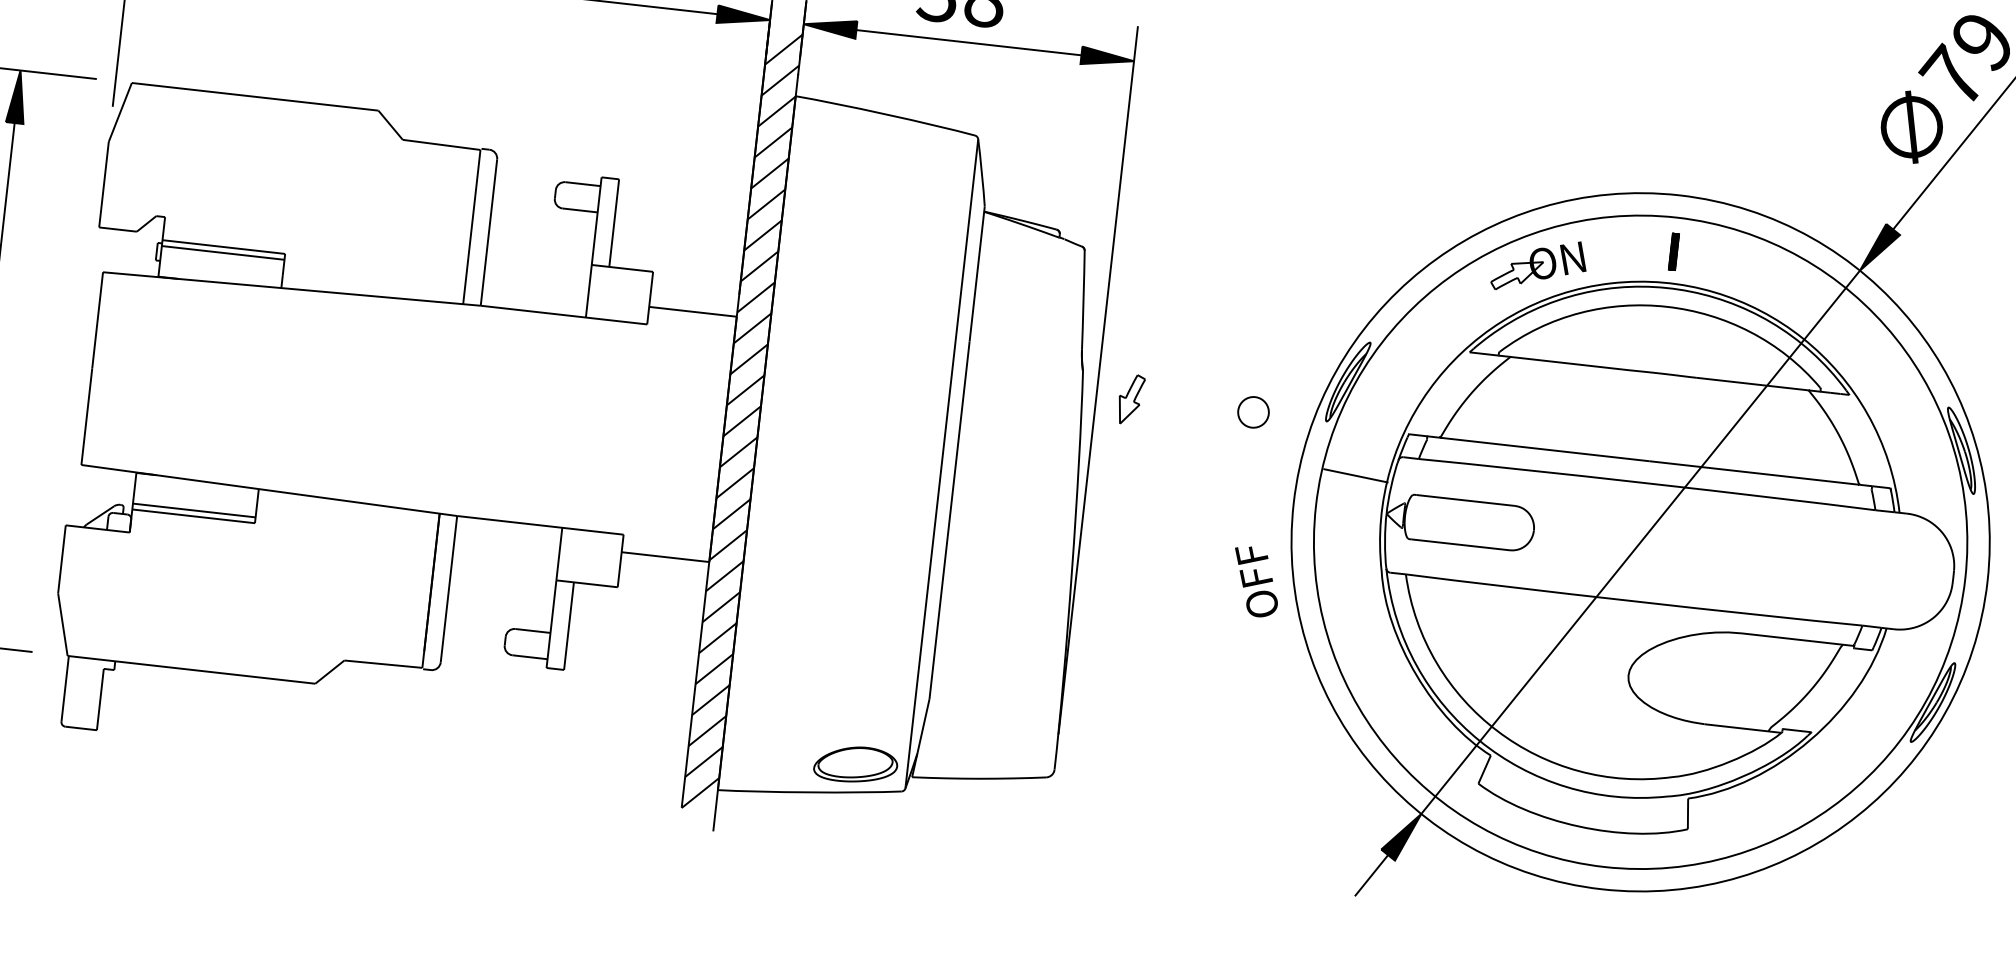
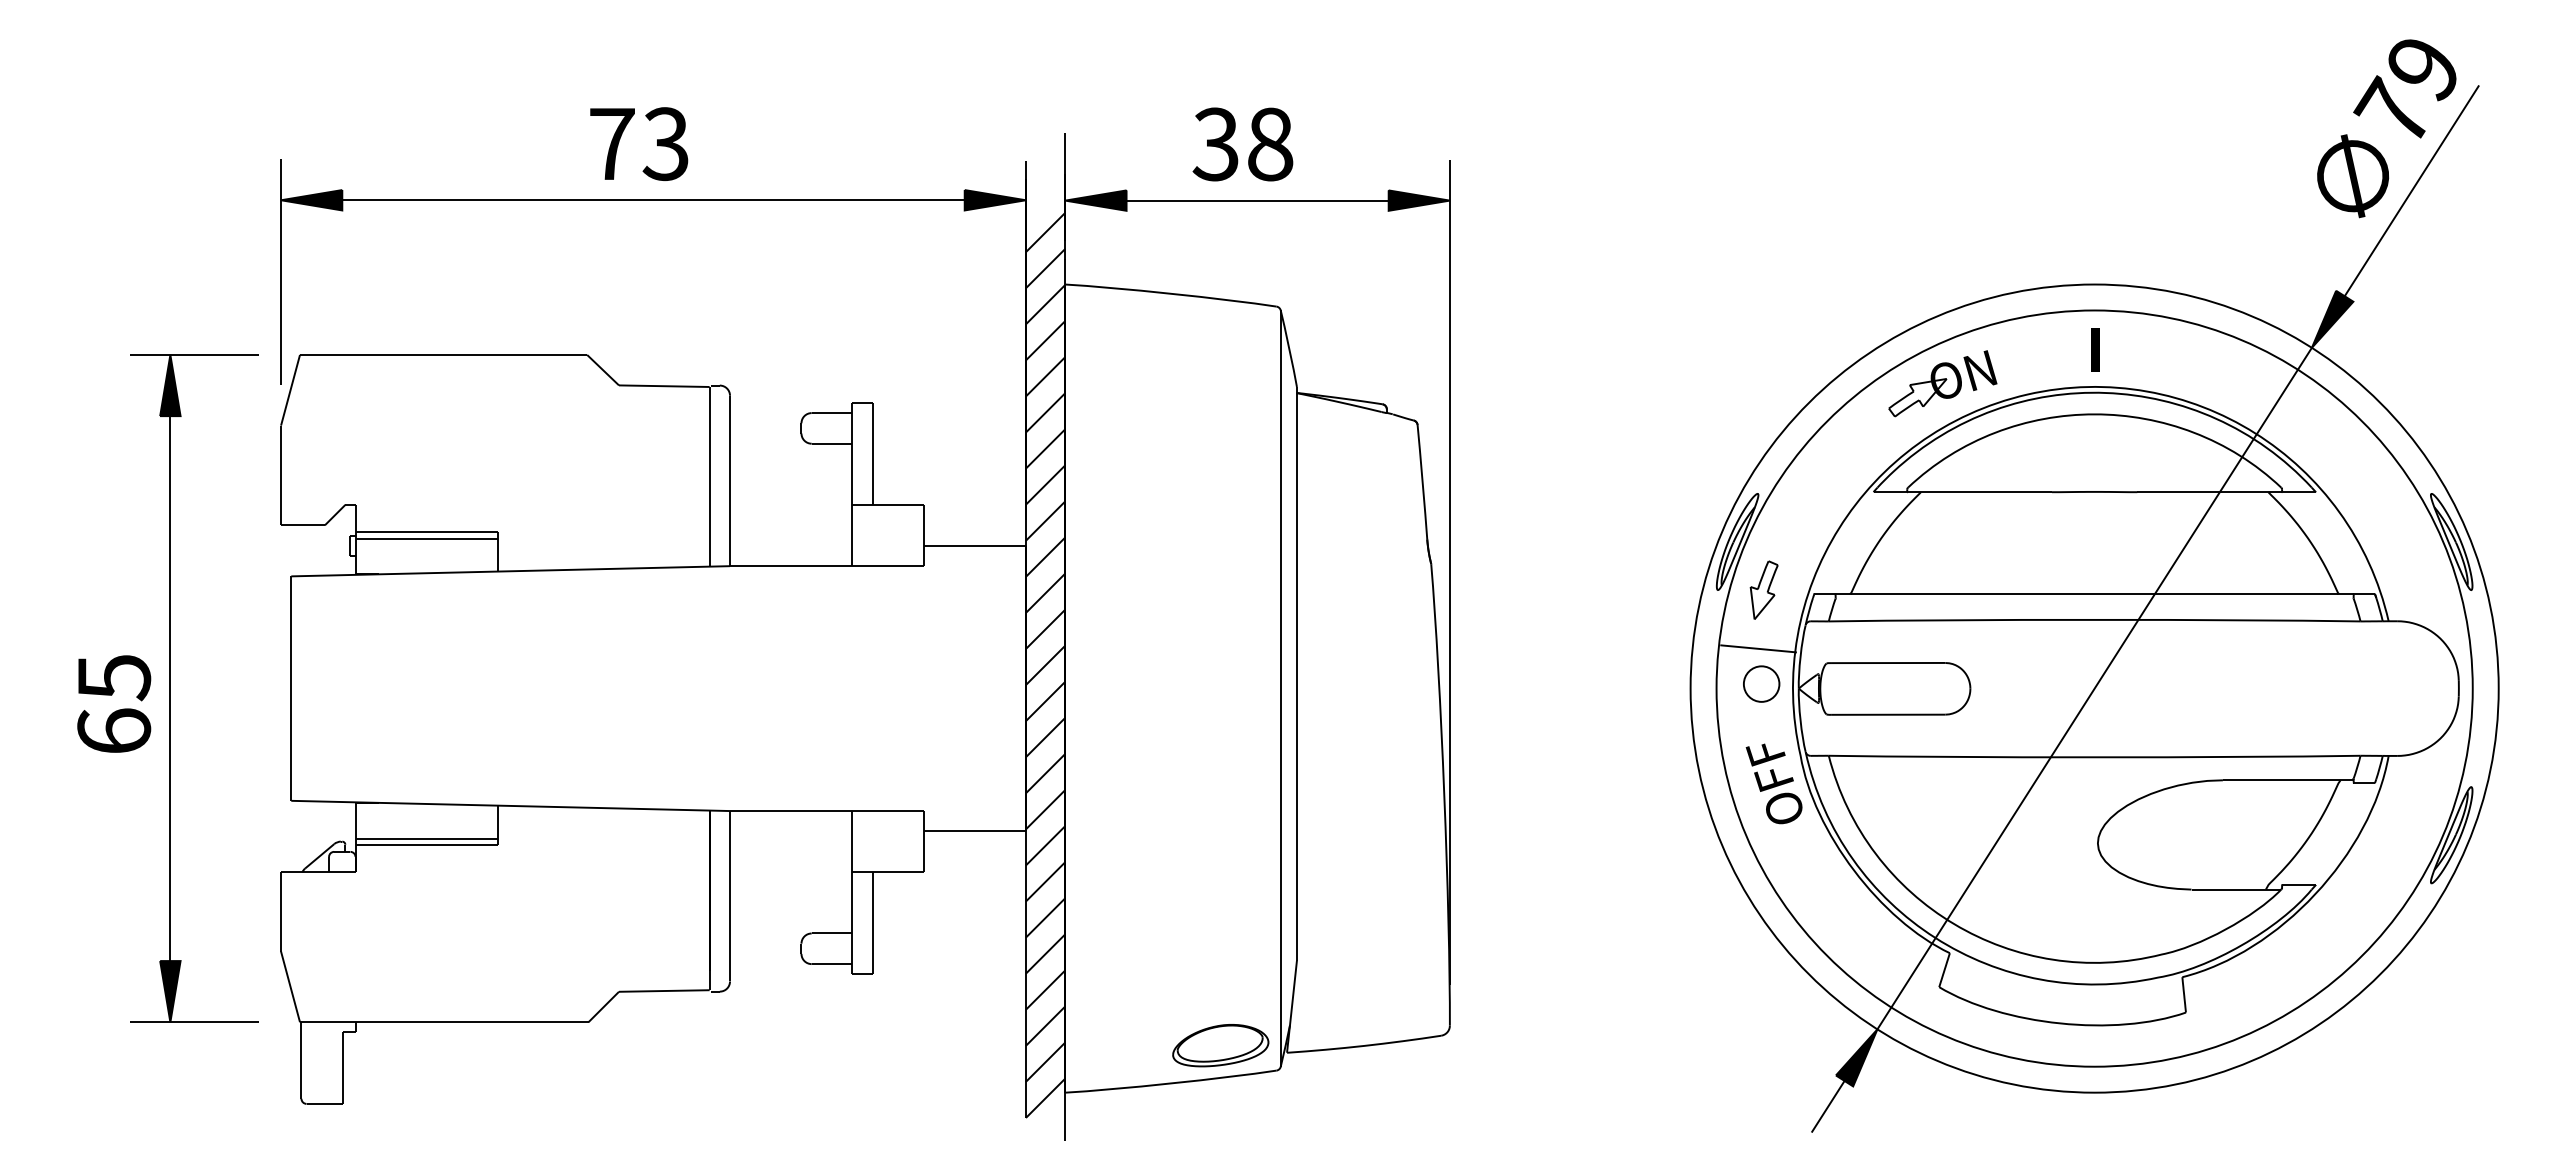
part: (1130, 398) -> (1763, 589), moved
part: (1253, 411) -> (1761, 683), moved
text: (1255, 581) -> (1773, 783), moved

